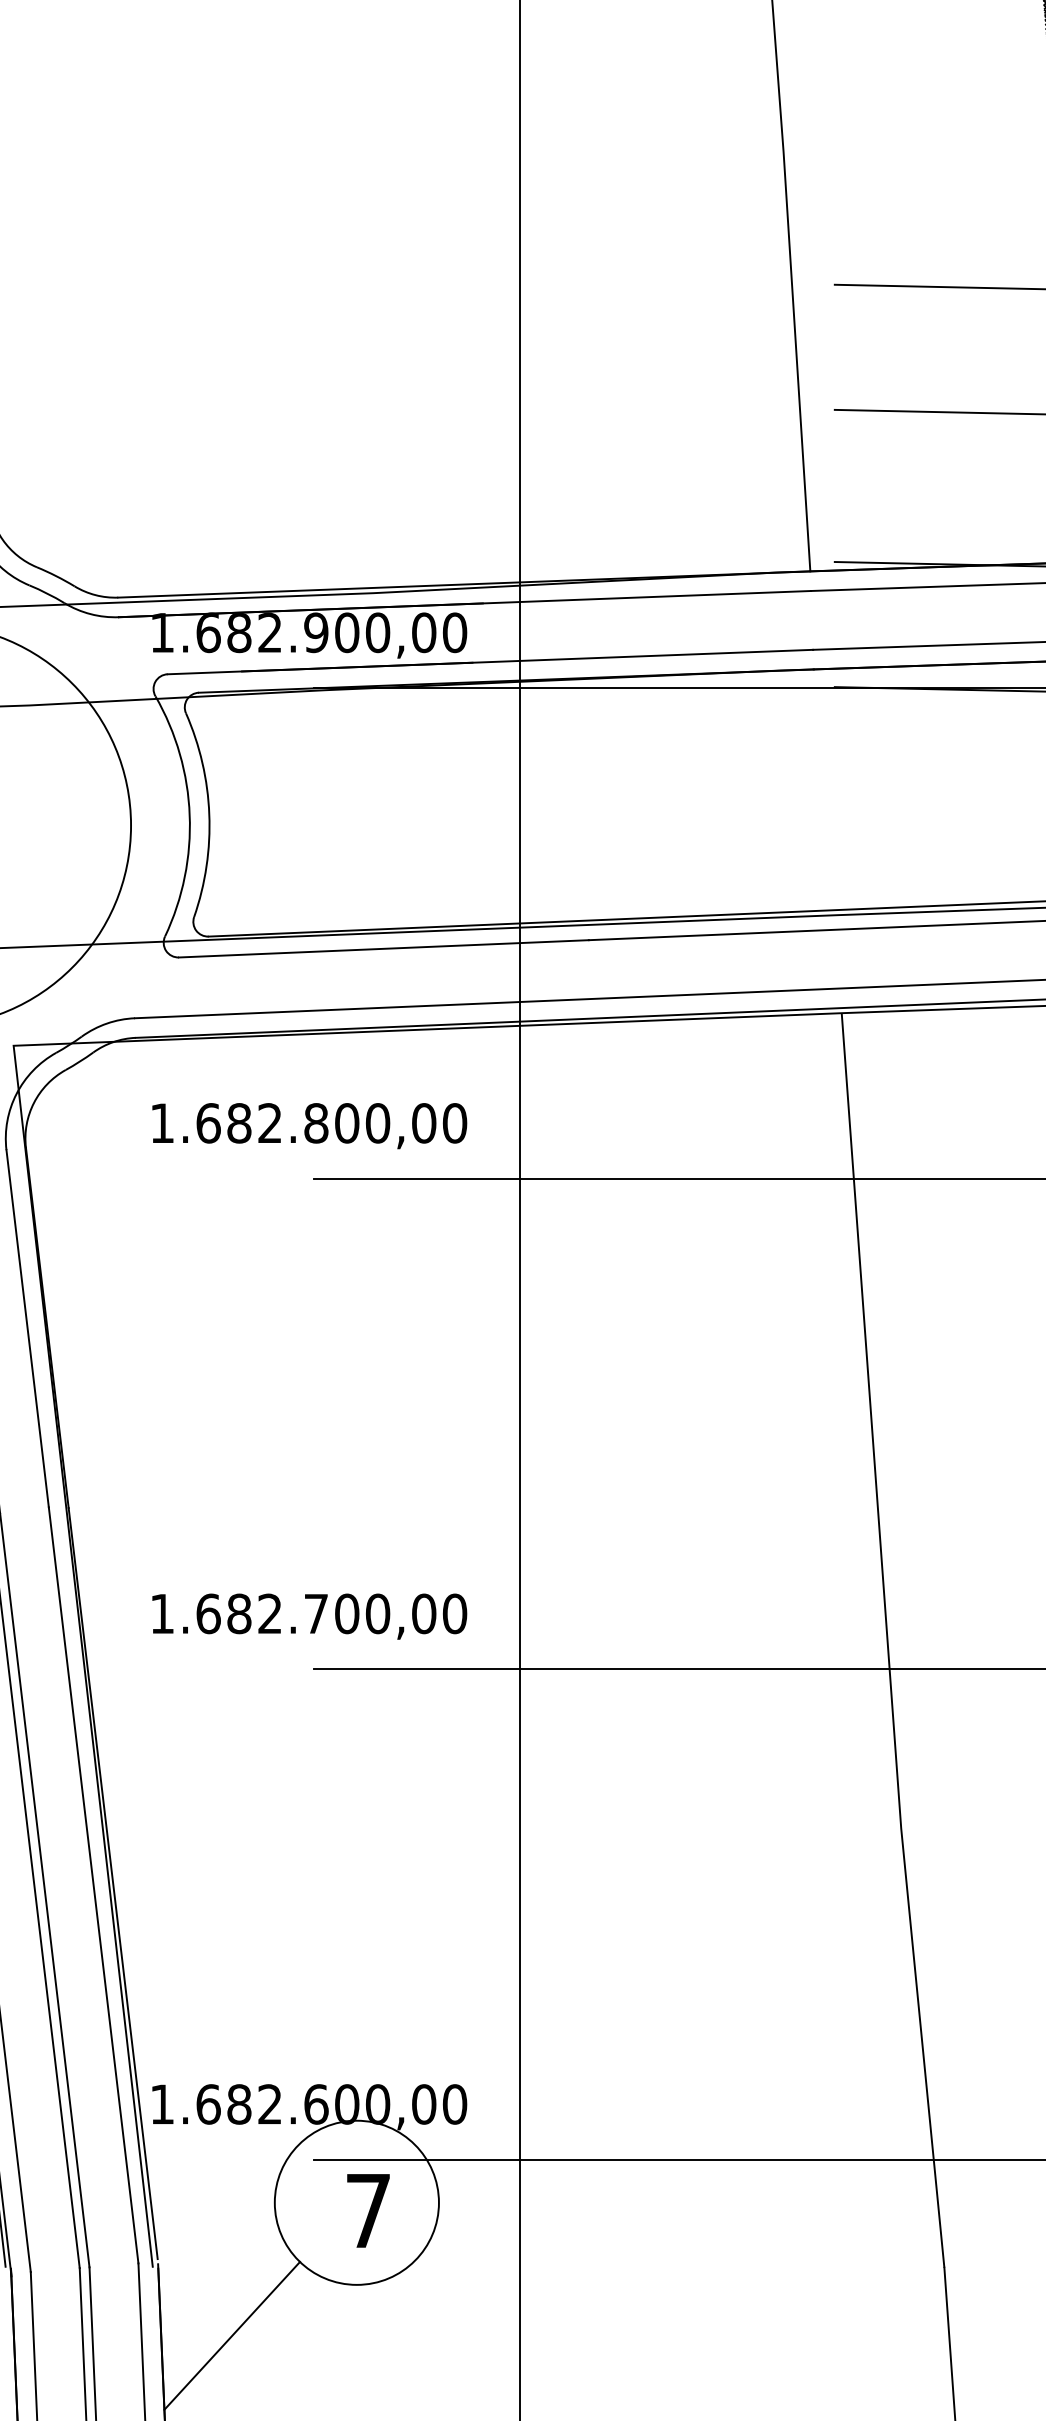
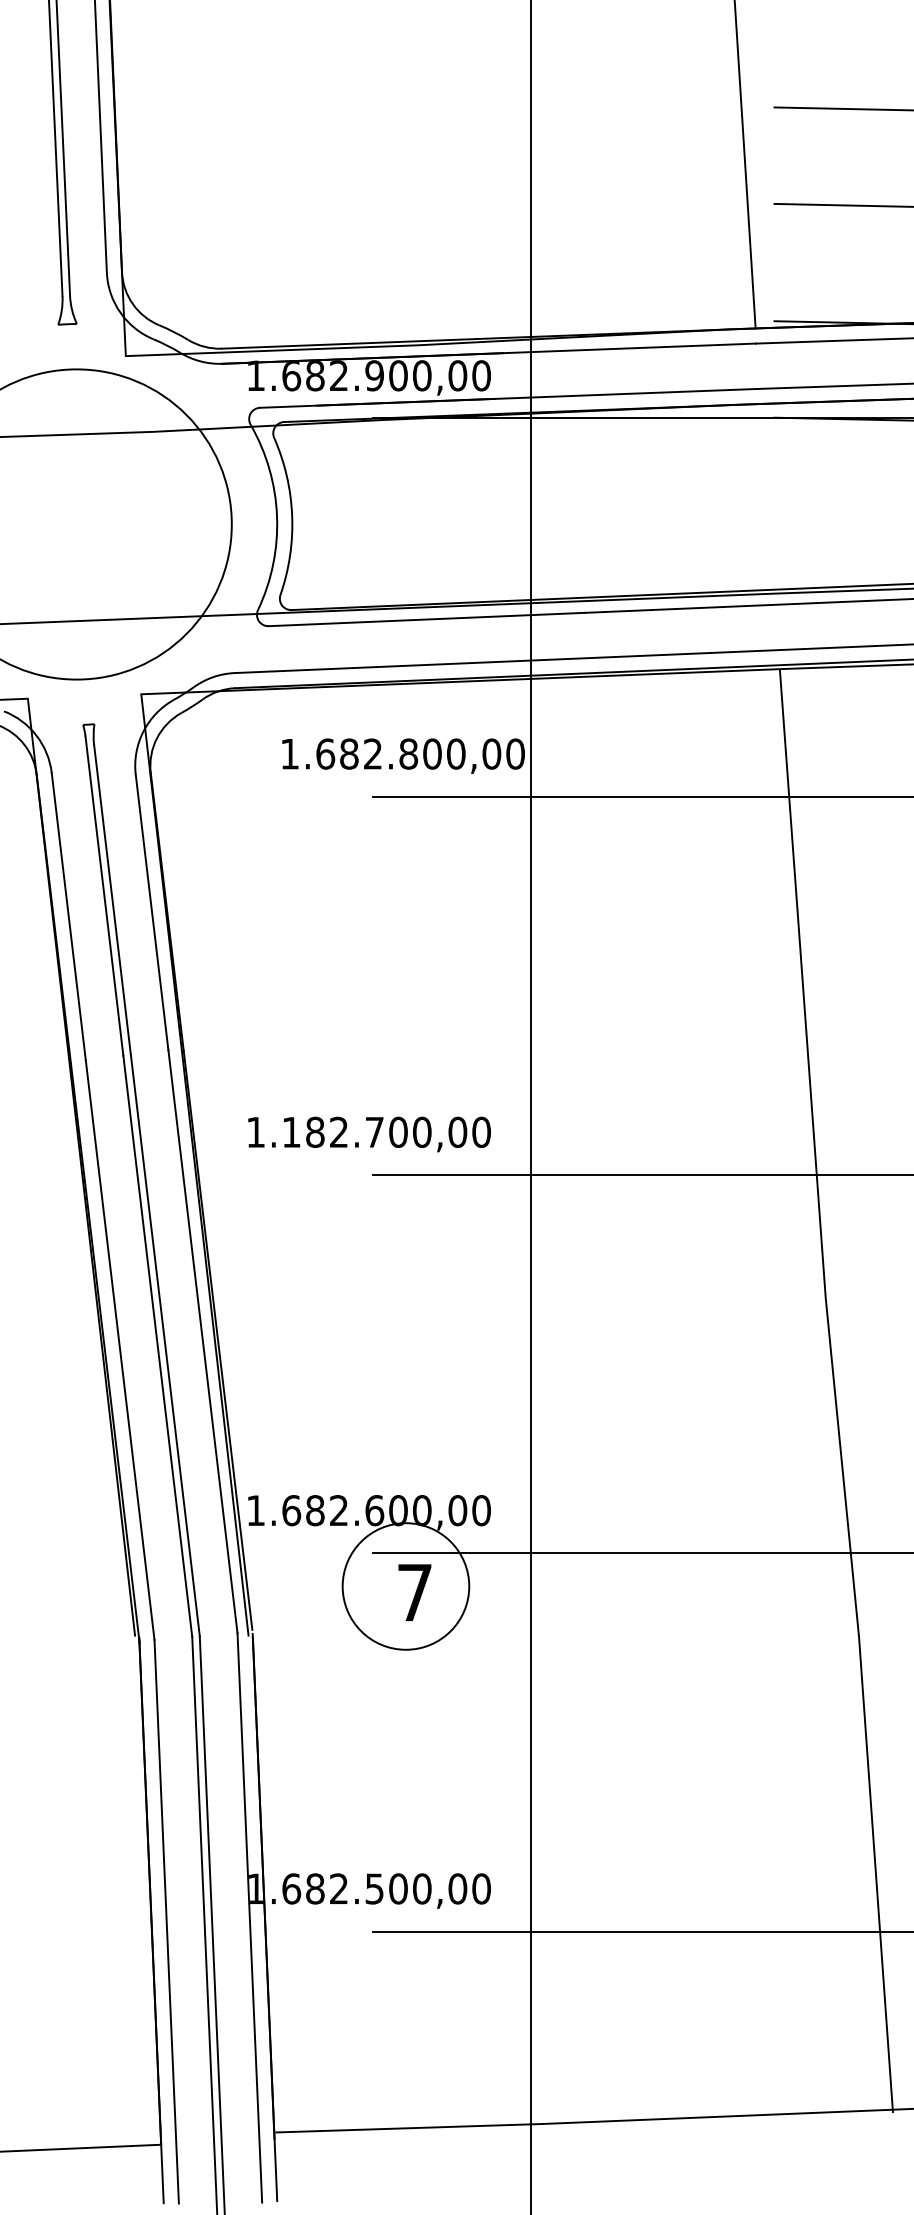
text: (309, 1125) -> (403, 755), moved
text: (208, 1612) -> (291, 1131), 1.682.700,00 -> 1.182.700,00
line: (231, 2336) -> (309, 1689), removed

